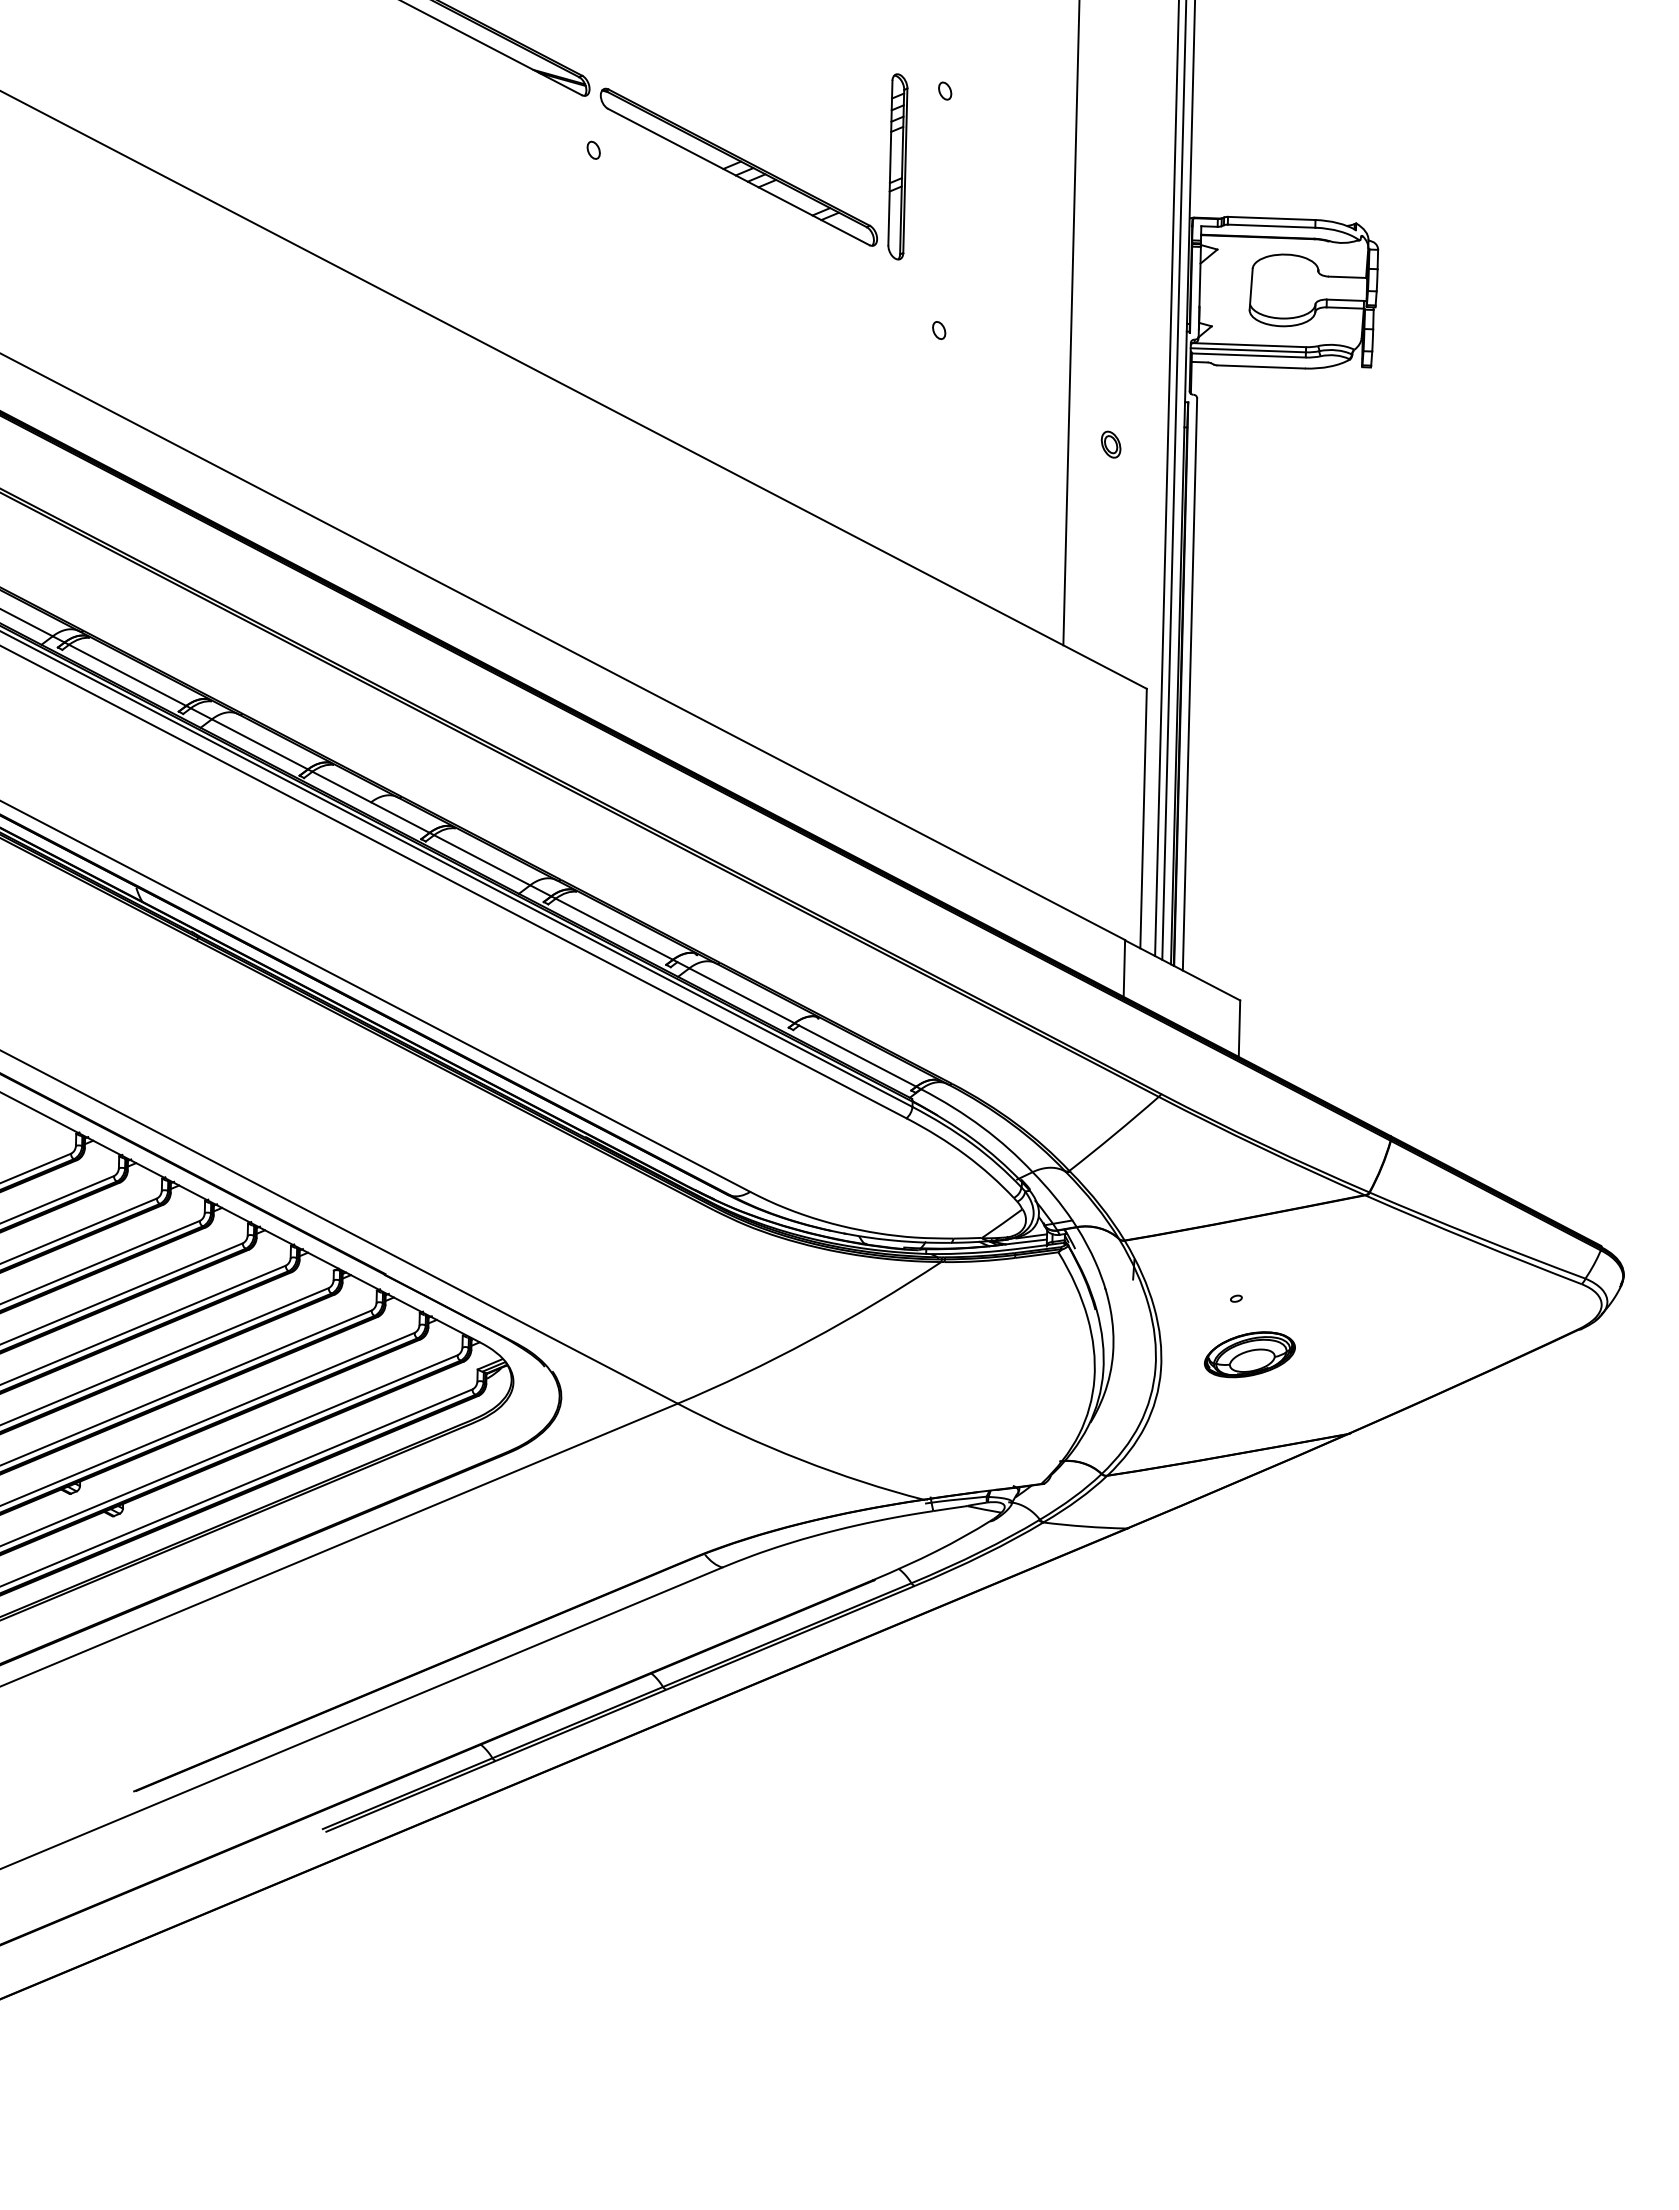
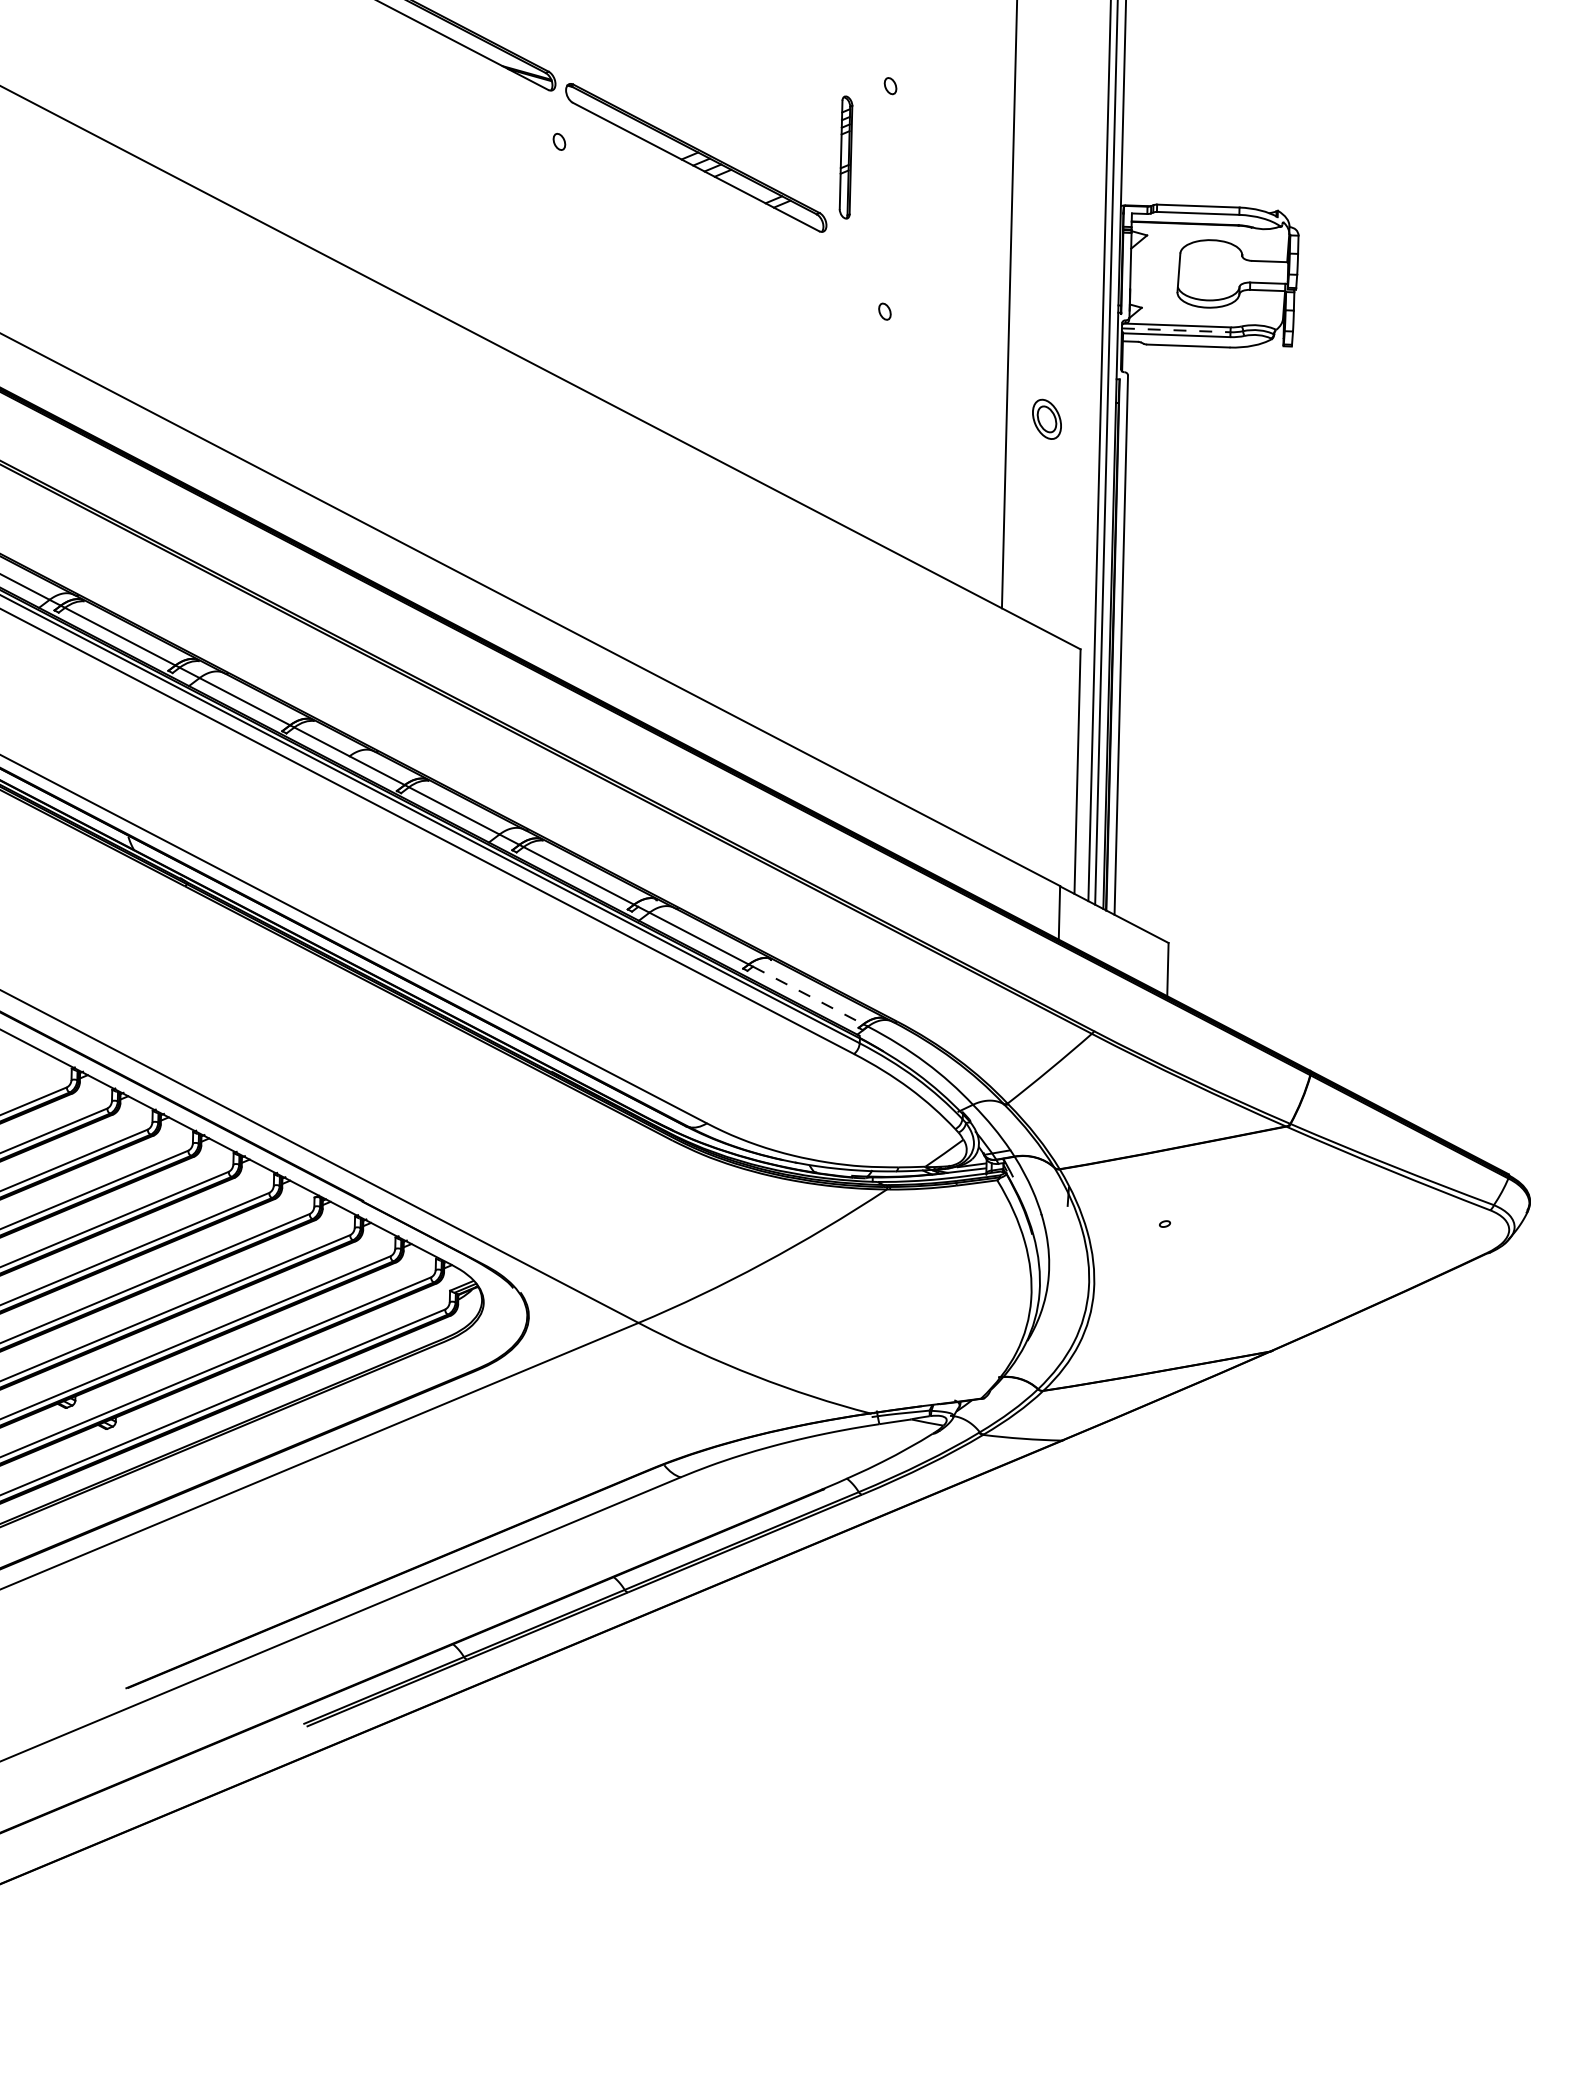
part: (897, 166) -> (845, 157), size x0.7
line: (1248, 350) -> (1176, 330), solid -> dashed
part: (1110, 444) -> (1046, 419), size x1.6
line: (858, 1056) -> (808, 995), solid -> dashed
part: (1249, 1354) -> (1177, 1276), removed

